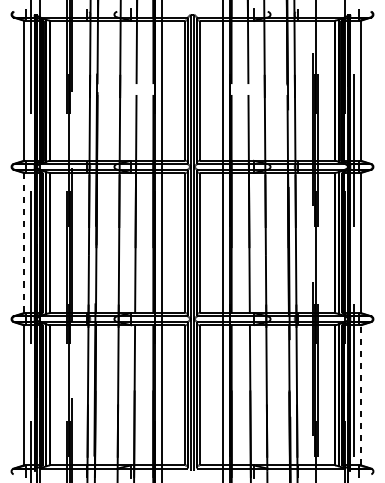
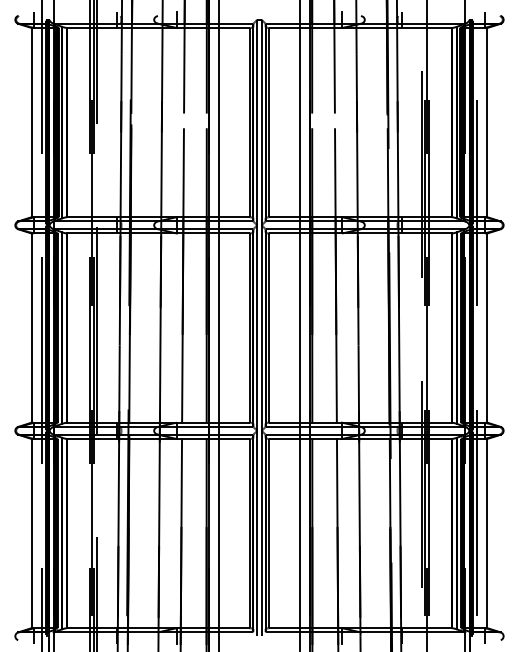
line: (23, 243) -> (31, 328), dashed -> solid
line: (361, 395) -> (487, 533), dashed -> solid

